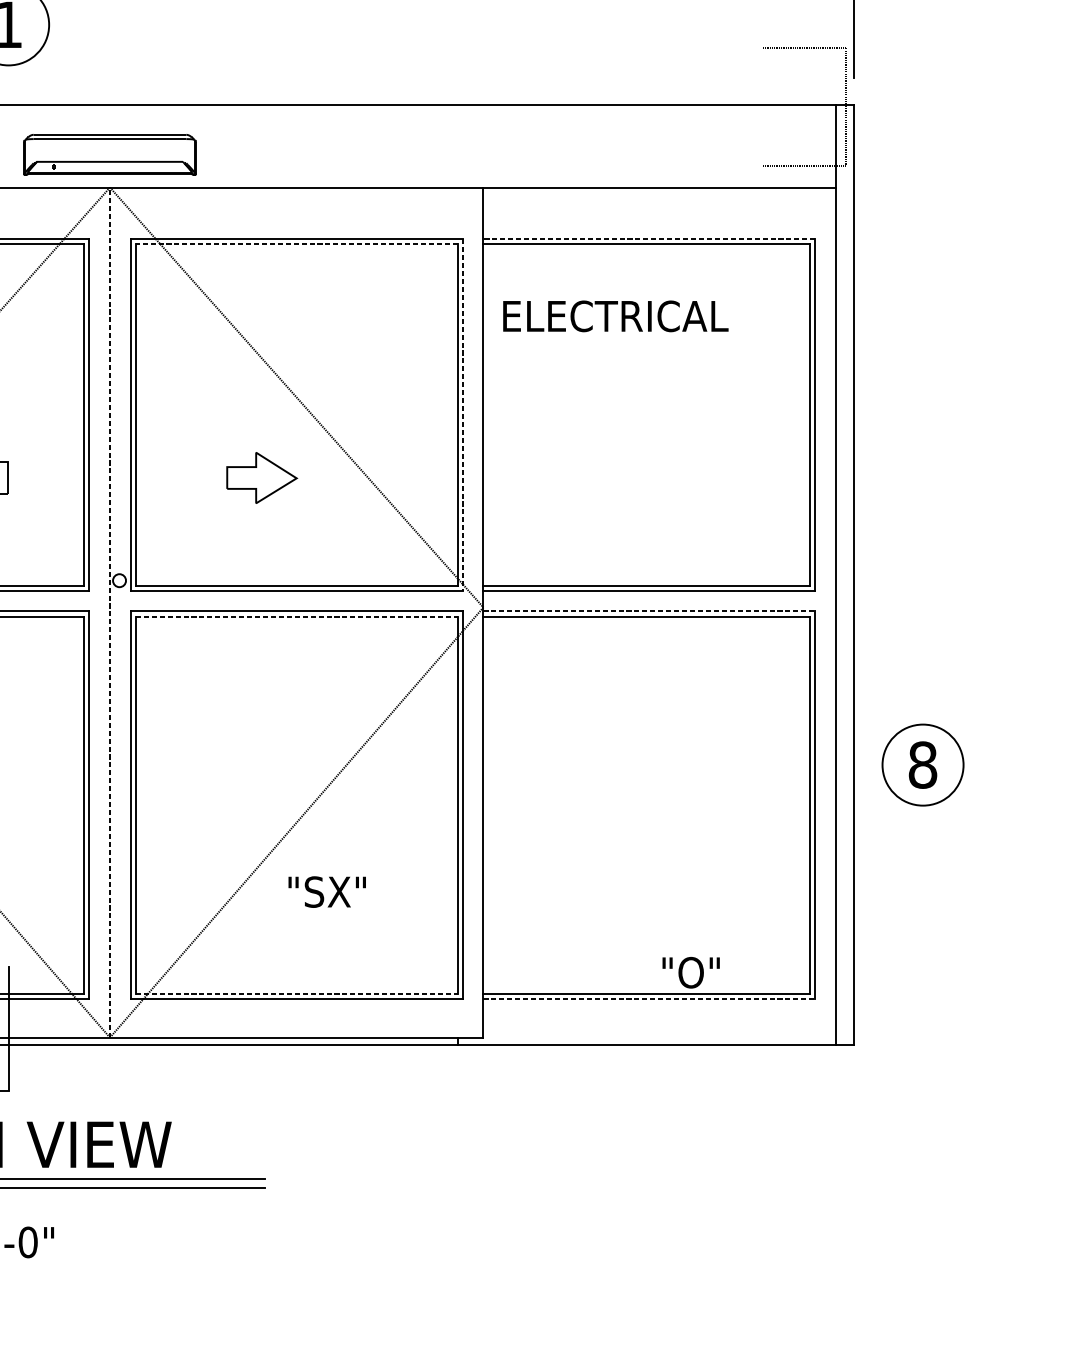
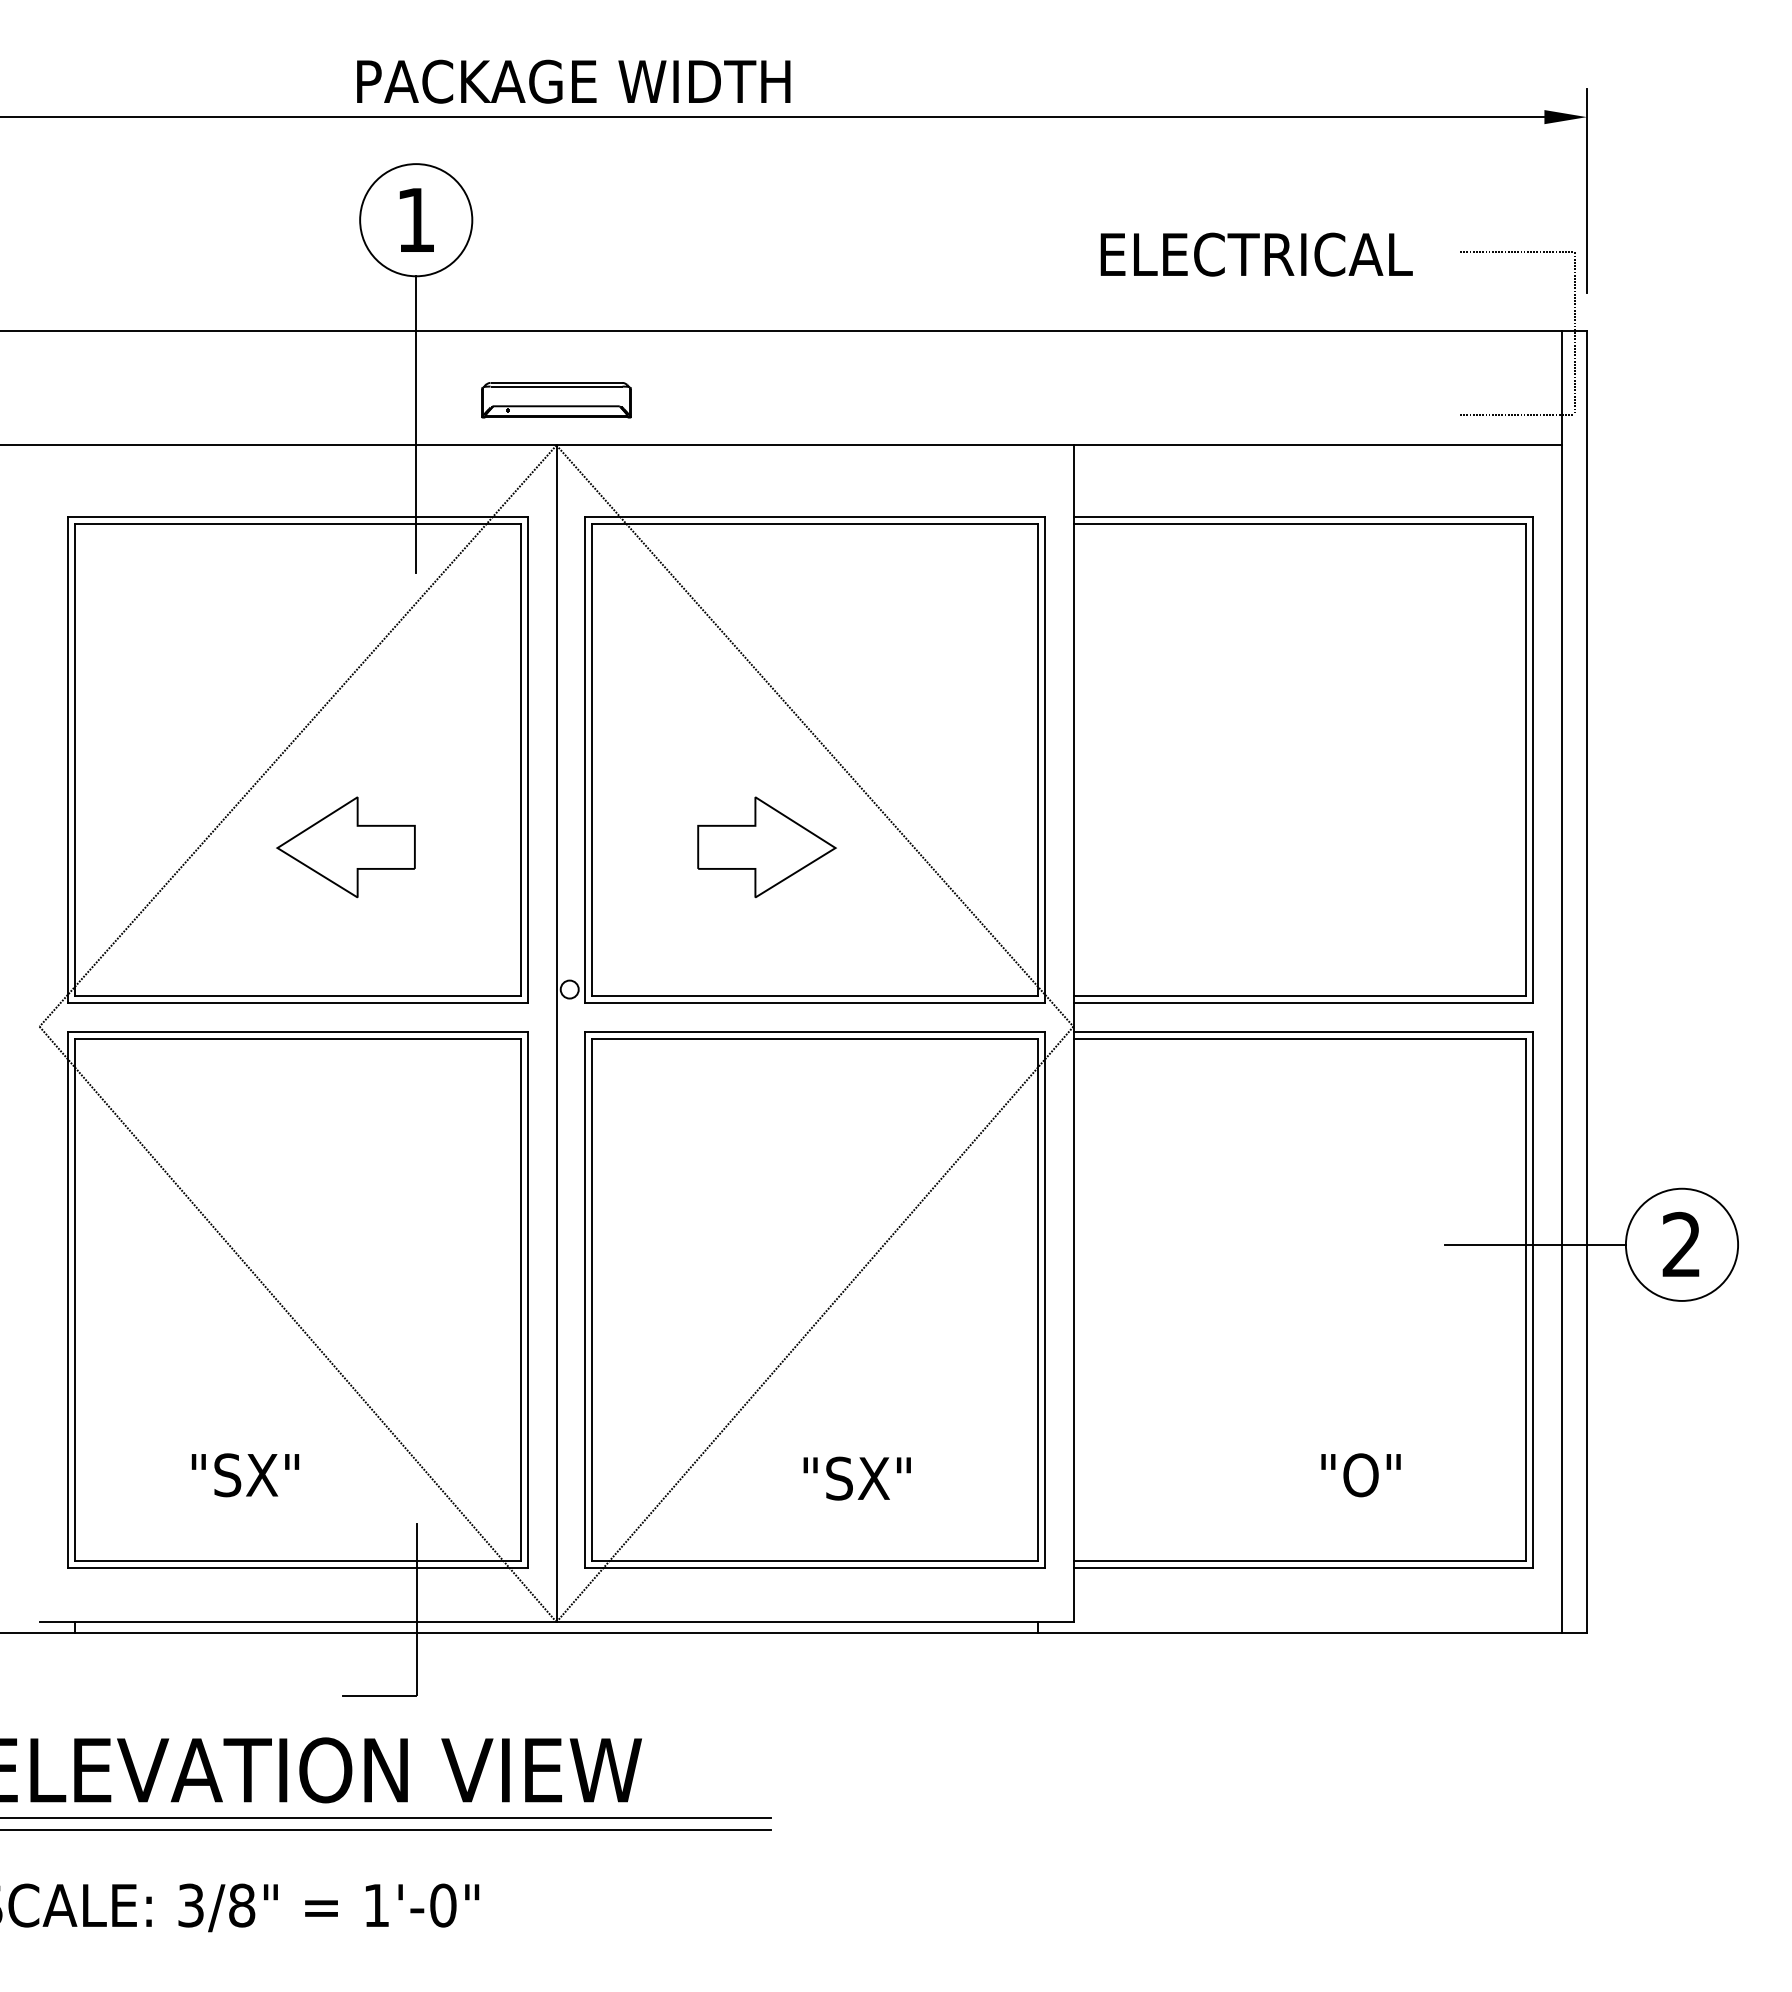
part: (109, 155) -> (556, 400), size x0.62
line: (8, 172) -> (416, 424), added
line: (649, 238) -> (1303, 516), dashed -> solid
line: (297, 244) -> (815, 524), dashed -> solid
text: (615, 316) -> (1256, 254), moved
line: (462, 415) -> (1044, 760), dashed -> solid
part: (261, 478) -> (766, 847), size x1.43
line: (649, 611) -> (1303, 1032), dashed -> solid
line: (109, 612) -> (556, 1033), dashed -> solid
line: (297, 616) -> (815, 1039), dashed -> solid
line: (816, 764) -> (1534, 1244), added
text: (922, 764) -> (1681, 1244), 8 -> 2
text: (326, 892) -> (856, 1478), moved
text: (690, 972) -> (1360, 1475), moved
line: (297, 993) -> (815, 1561), dashed -> solid
line: (649, 998) -> (1303, 1568), dashed -> solid

